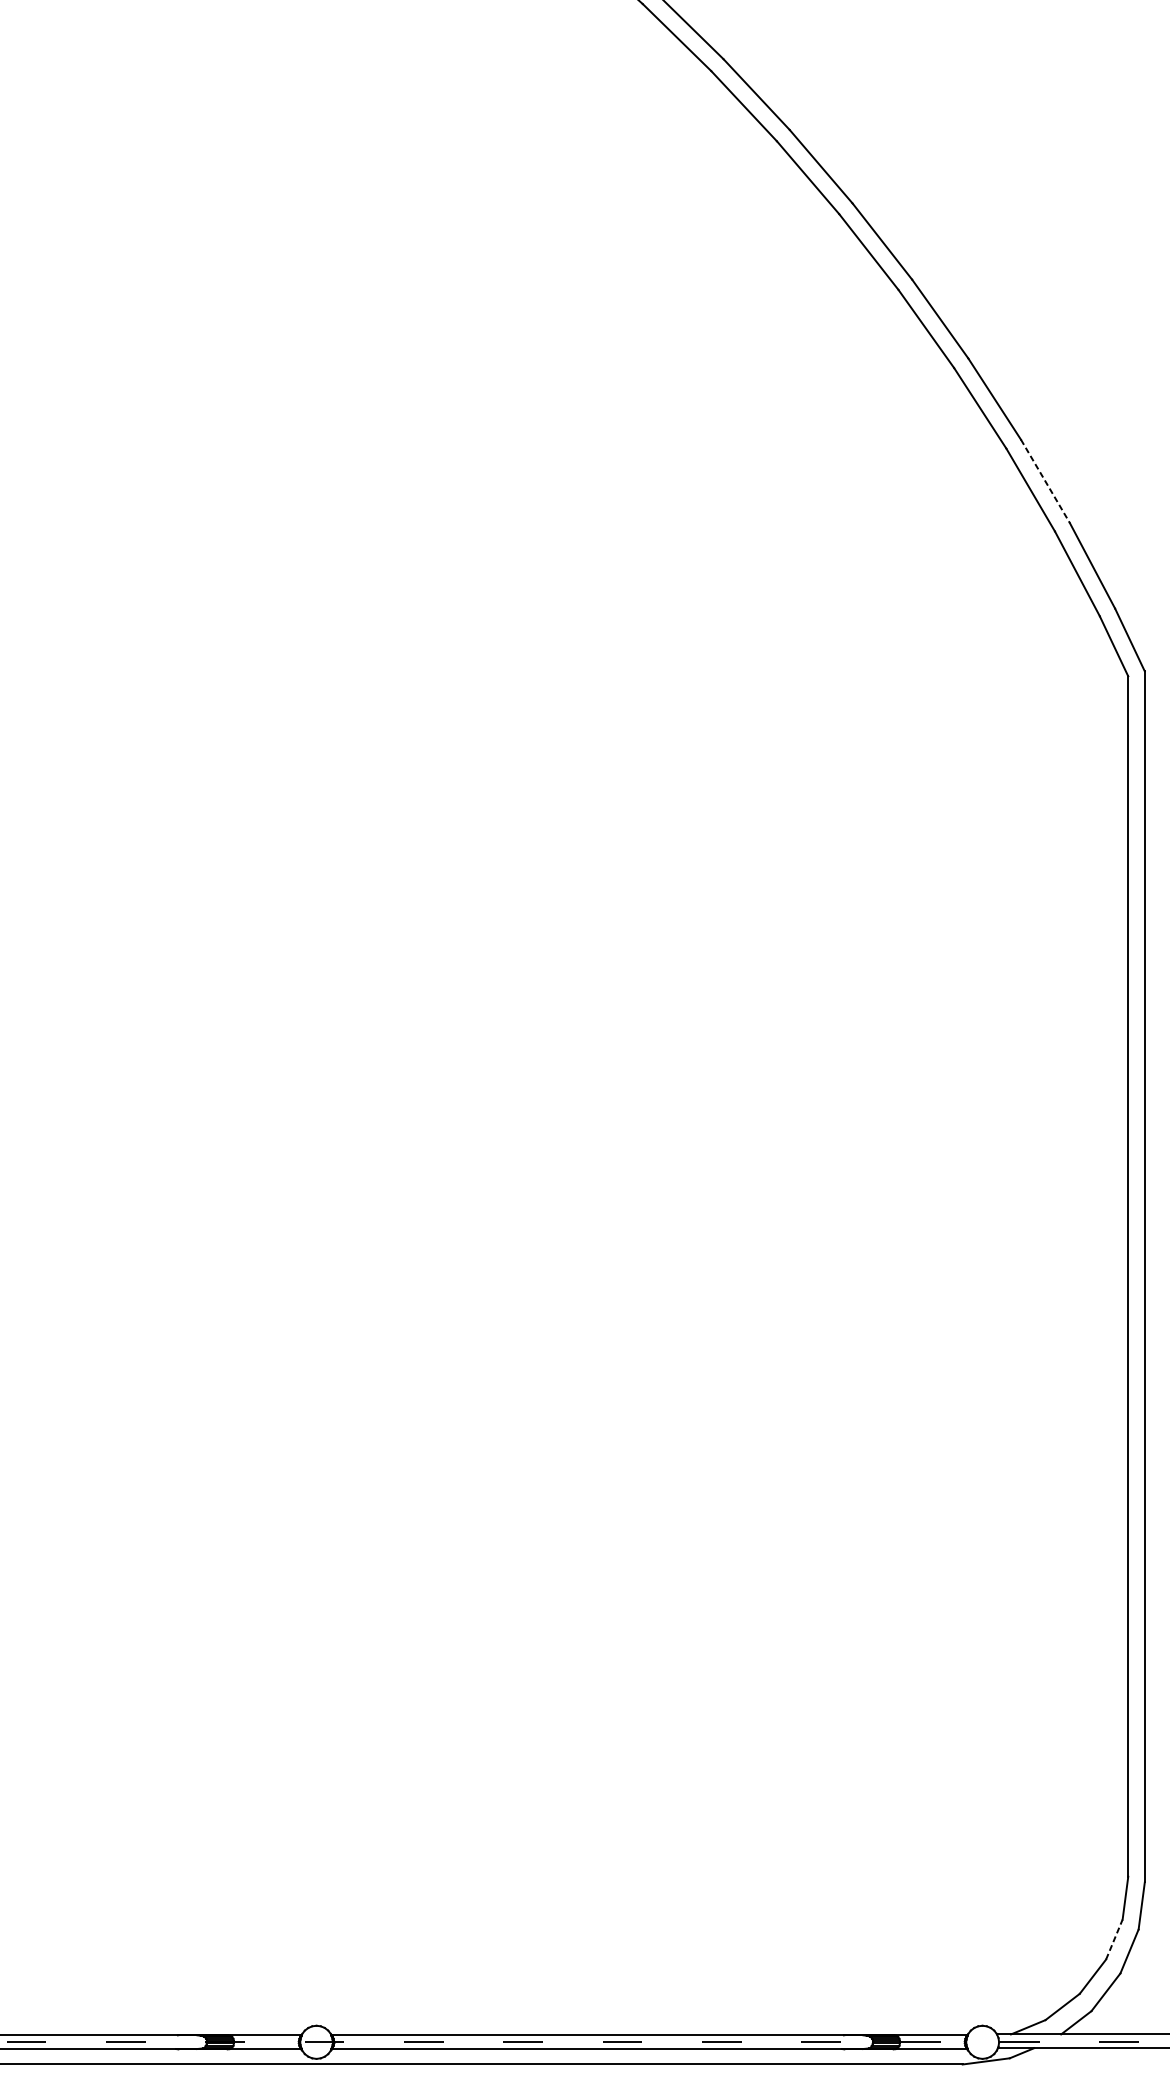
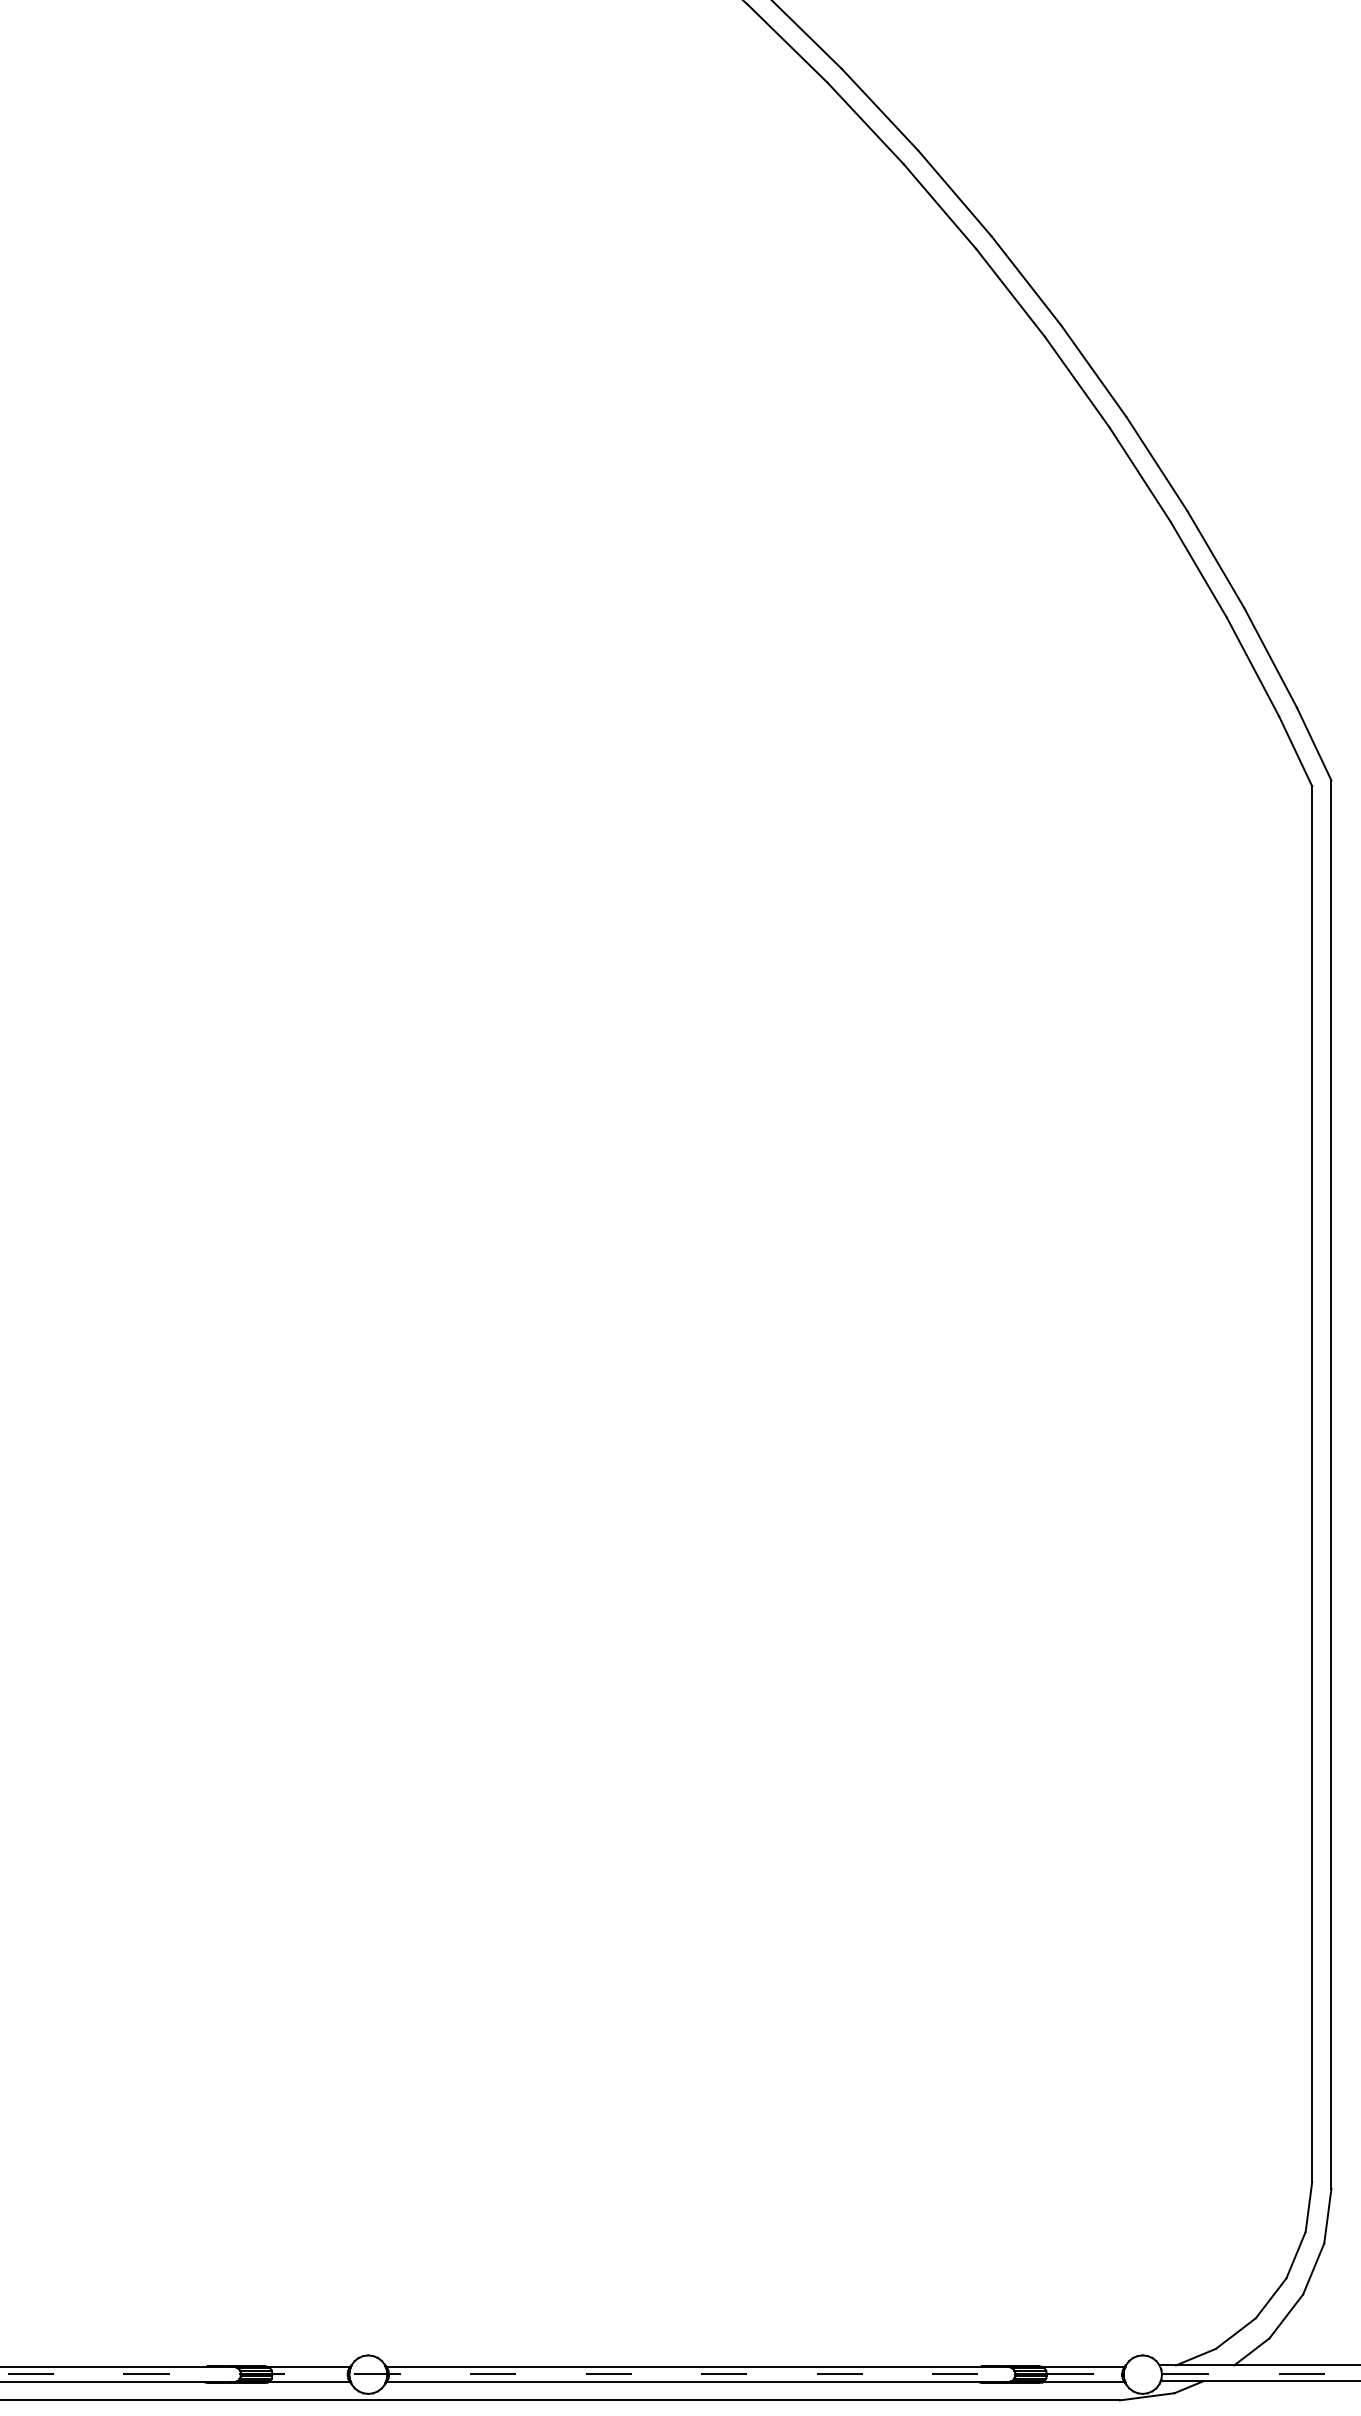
line: (1045, 482) -> (1216, 560), dashed -> solid
line: (1114, 1938) -> (1296, 2254), dashed -> solid

